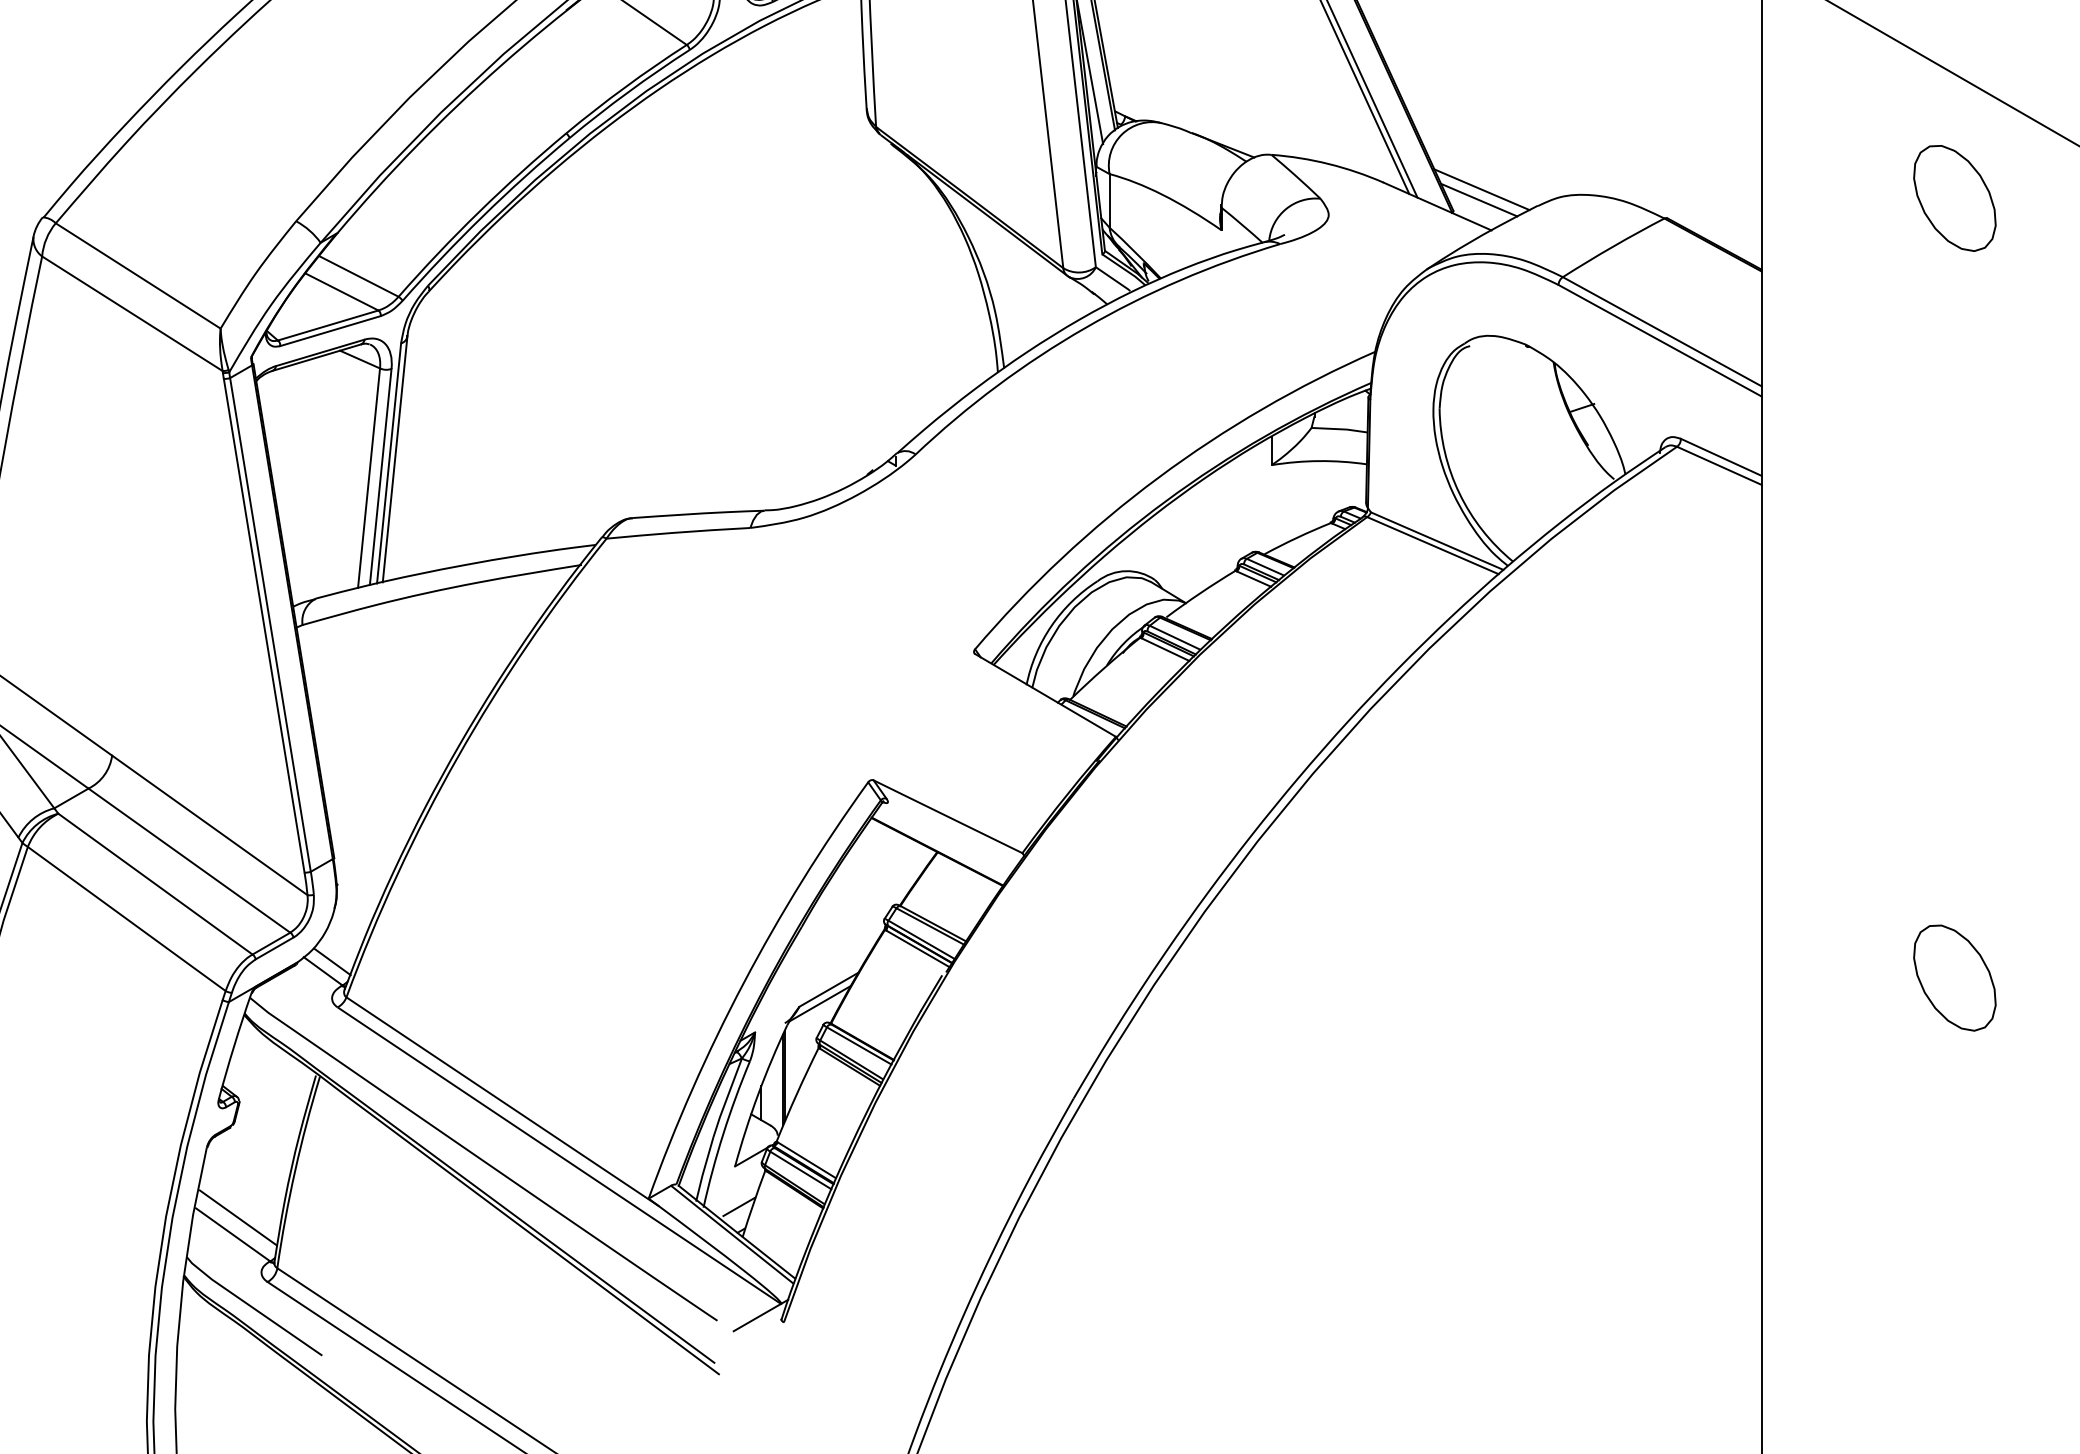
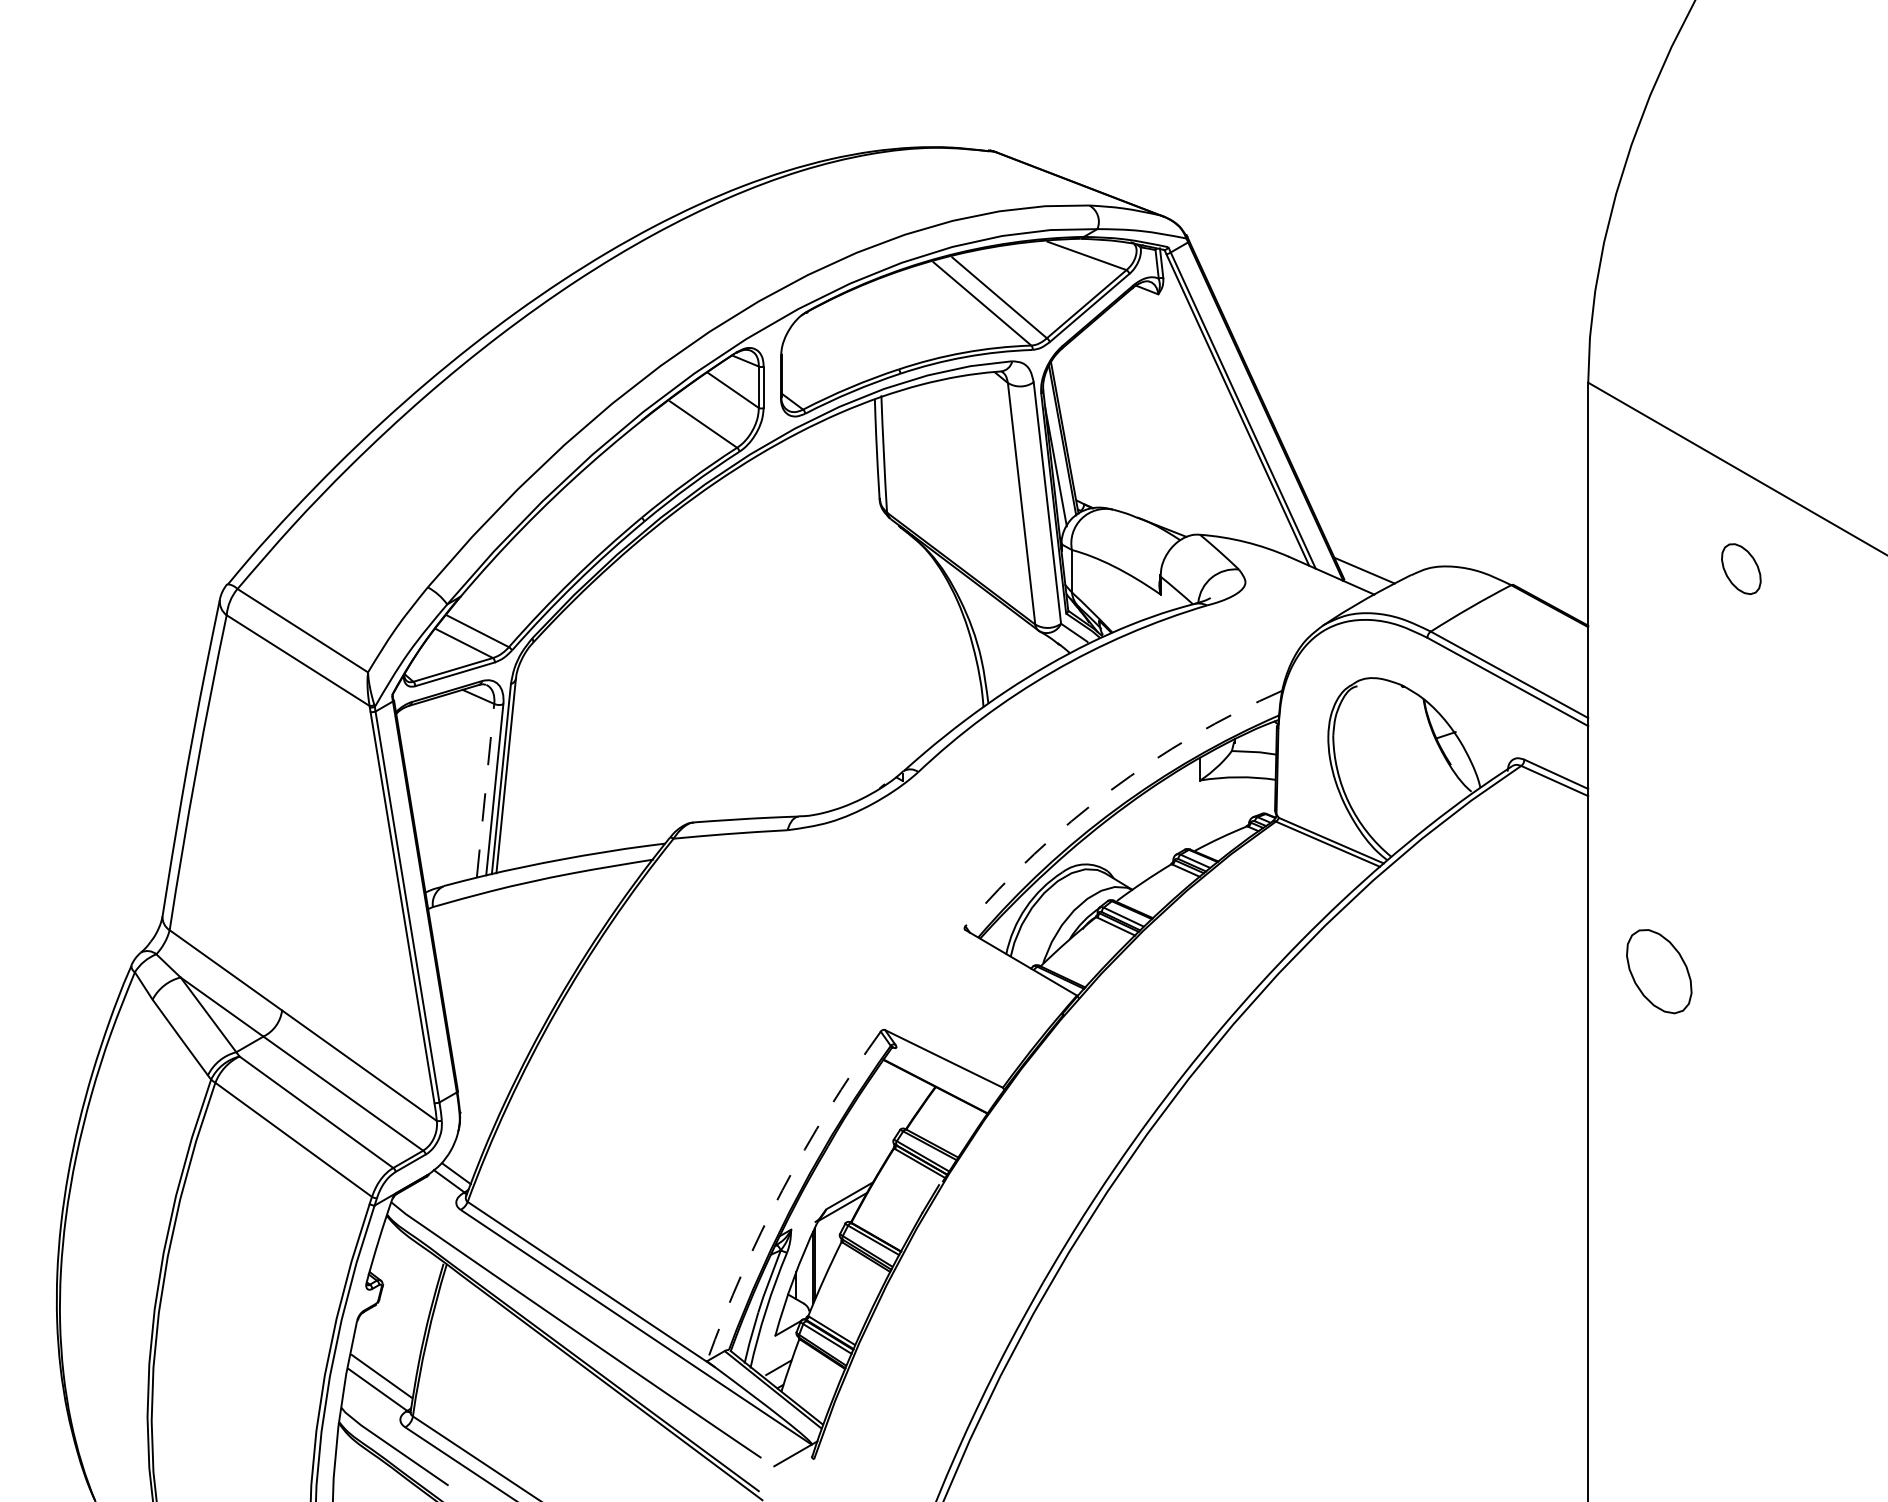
line: (1481, 189) -> (1366, 562), removed
part: (1955, 197) -> (1741, 568), size x0.6
line: (368, 477) -> (485, 790), solid -> dashed
arc: (1158, 477) -> (1110, 790), solid -> dashed
part: (1955, 977) -> (1659, 971), moved
arc: (744, 982) -> (782, 1190), solid -> dashed

